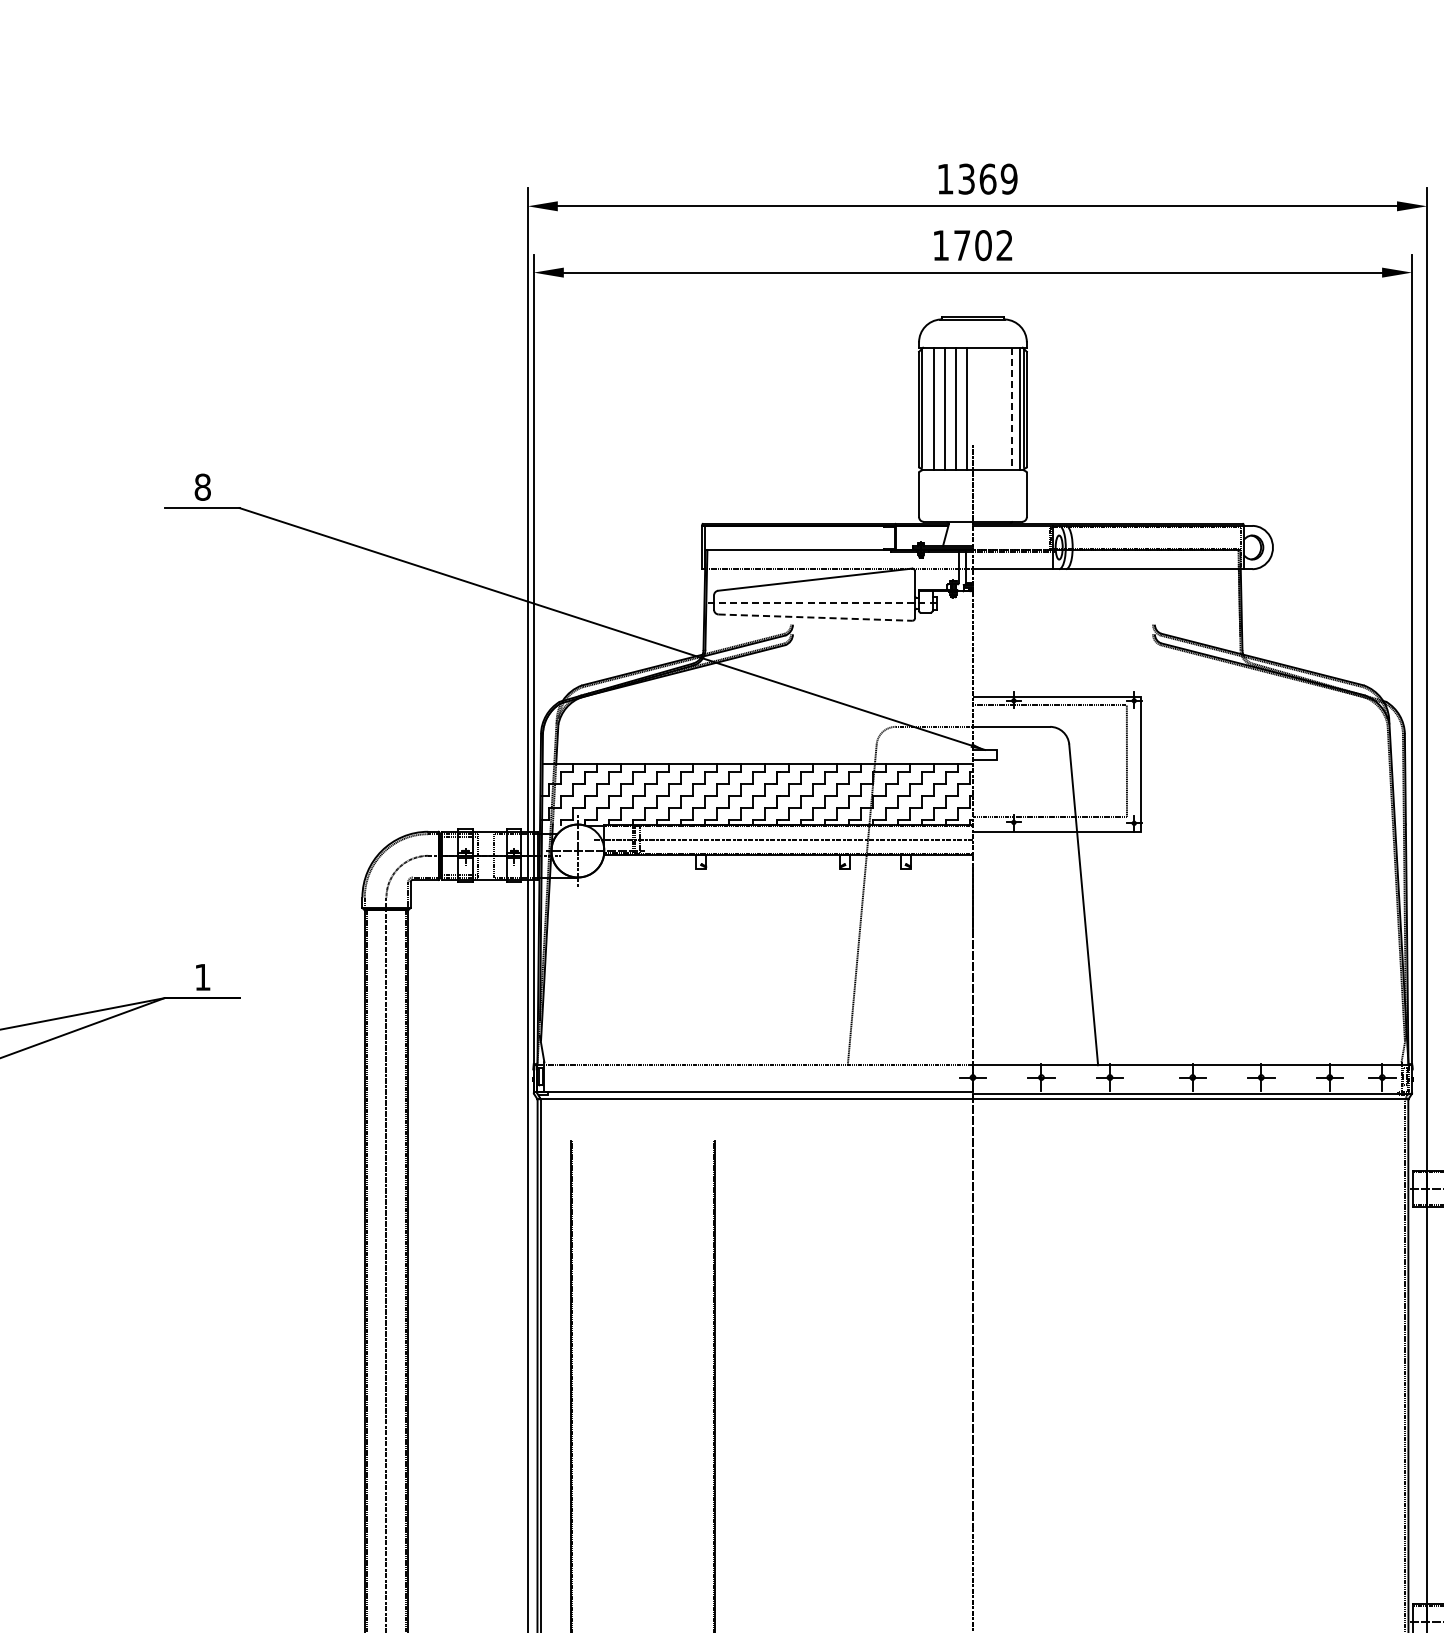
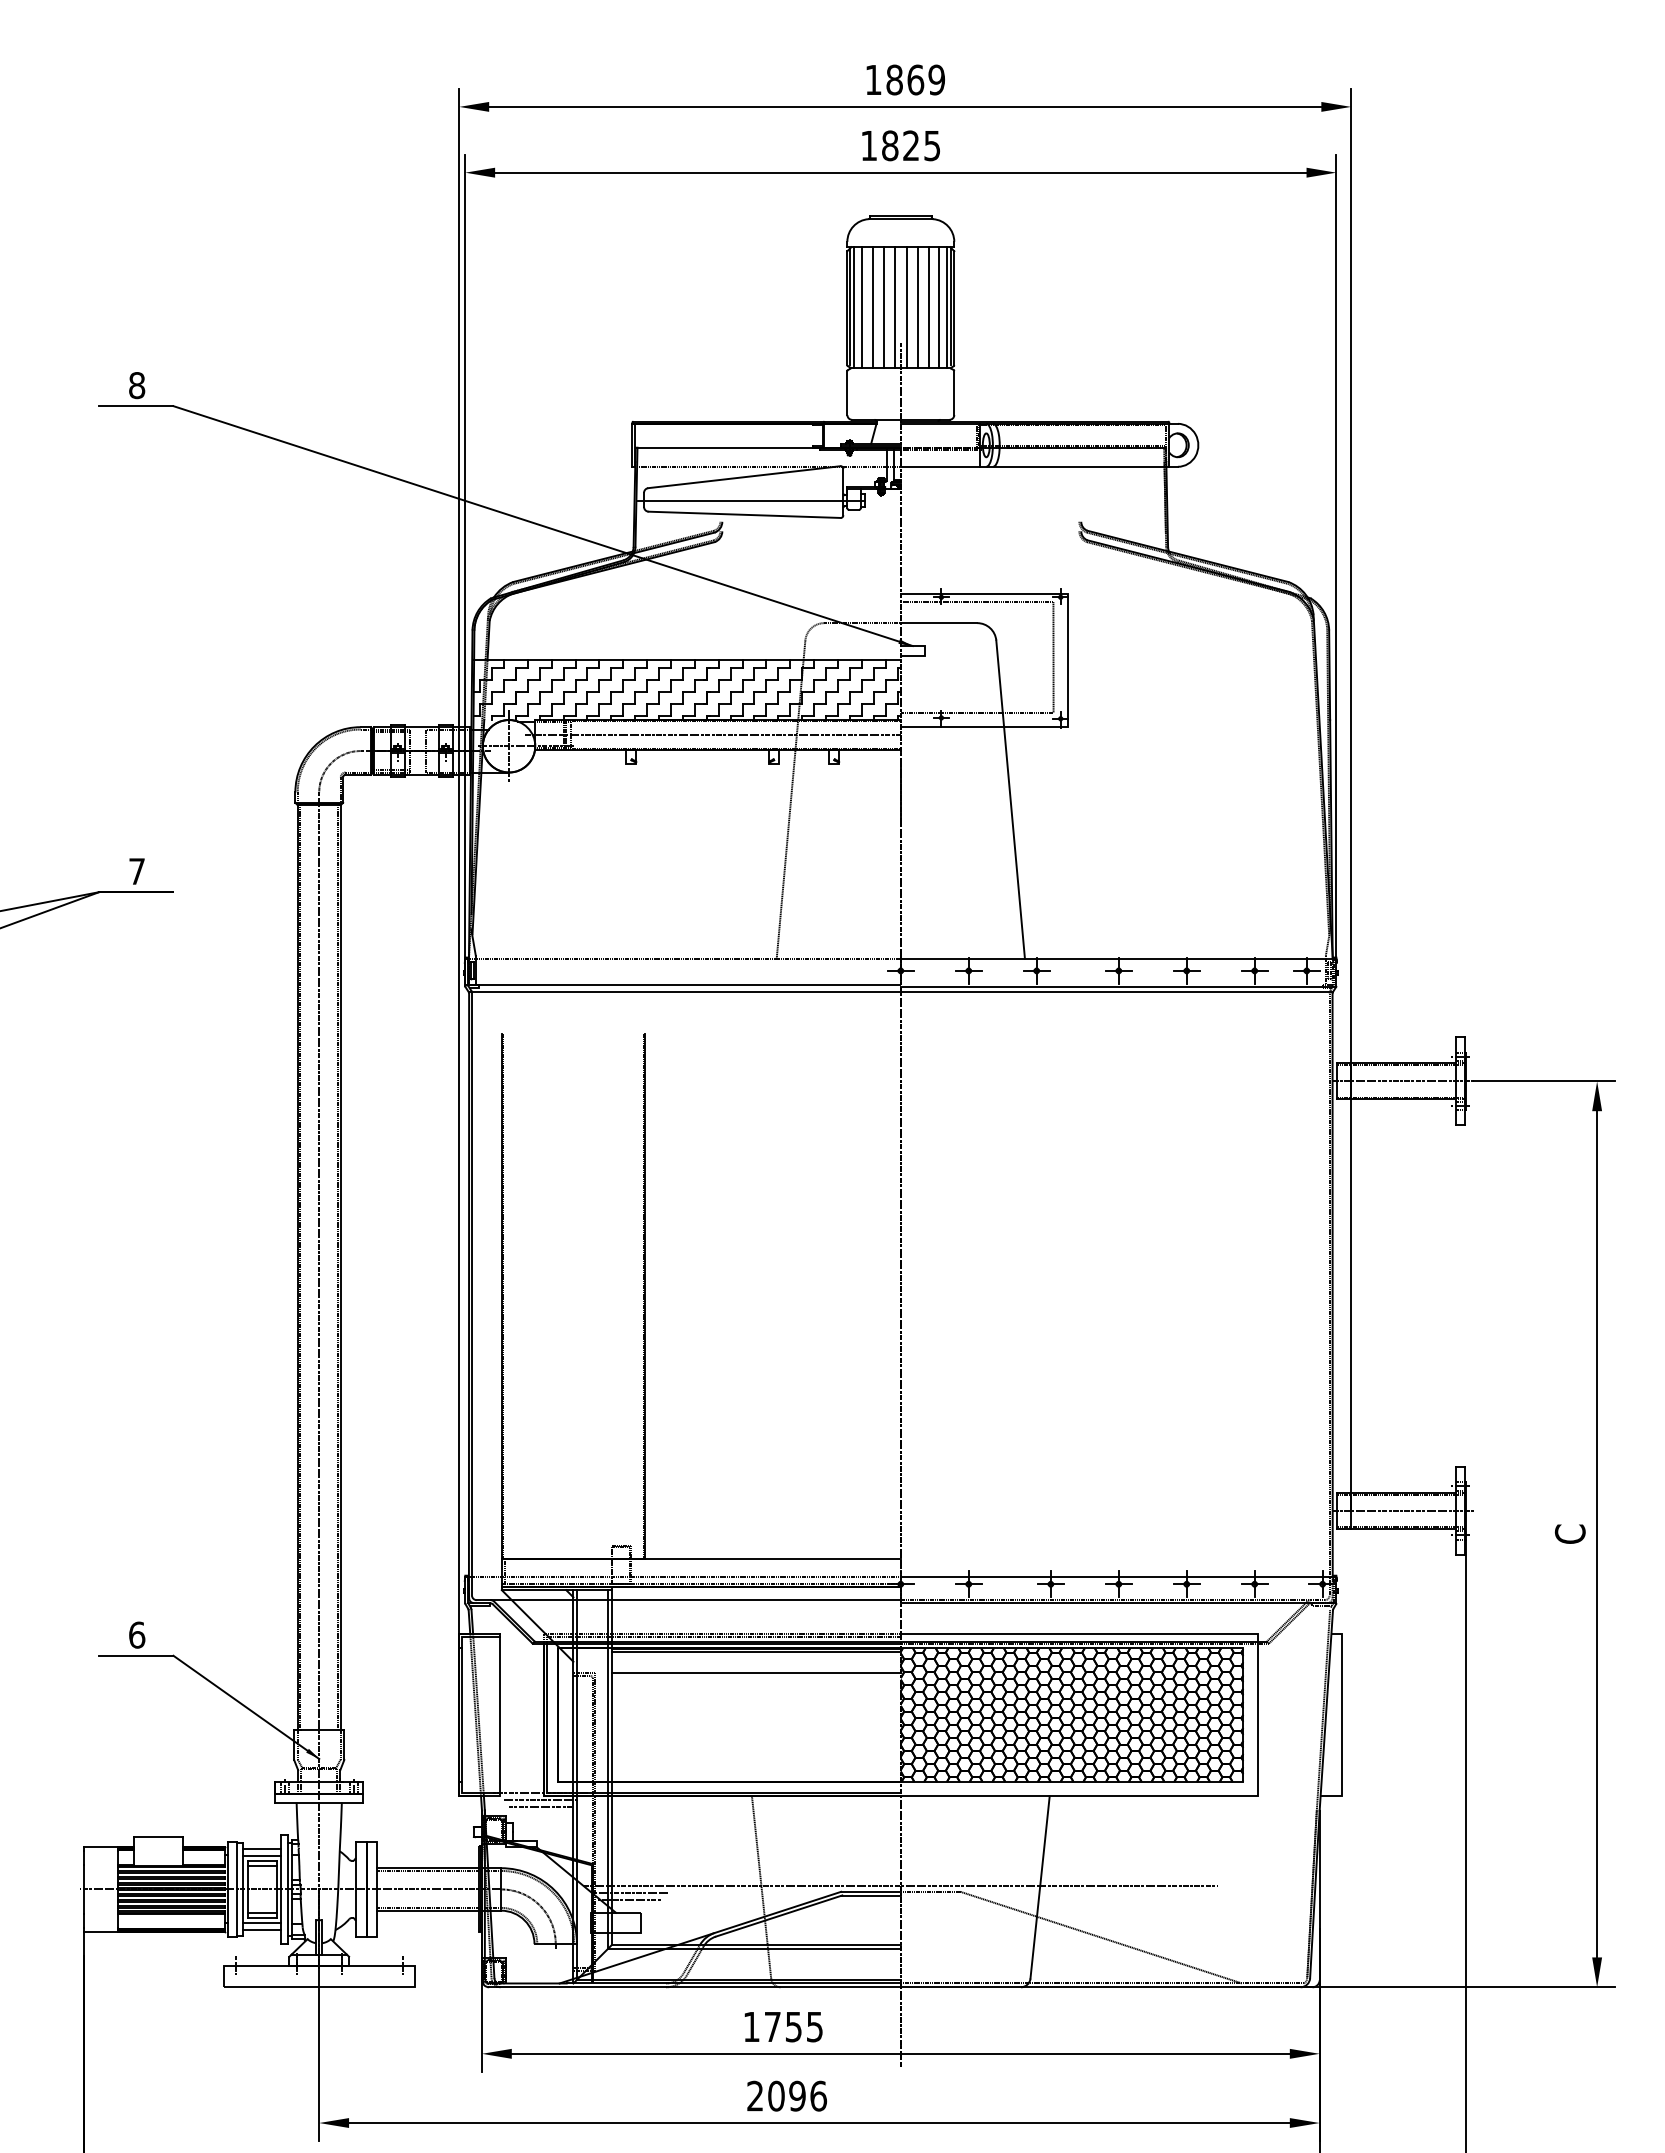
text: (966, 178) -> (894, 79), 1369 -> 1869
text: (982, 245) -> (910, 145), 1702 -> 1825
line: (926, 408) -> (854, 307), added
line: (979, 408) -> (907, 307), added
line: (989, 408) -> (917, 307), added
line: (1000, 408) -> (928, 307), added
line: (1011, 409) -> (939, 308), dashed -> solid
line: (821, 603) -> (750, 500), dashed -> solid
line: (816, 617) -> (745, 514), dashed -> solid
text: (202, 977) -> (136, 871), 1 -> 7

